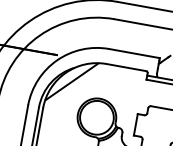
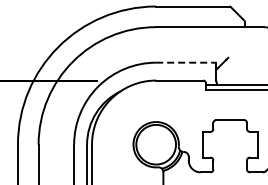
line: (134, 53) -> (186, 62), solid -> dashed
hatch: (71, 81) -> (119, 108), removed

